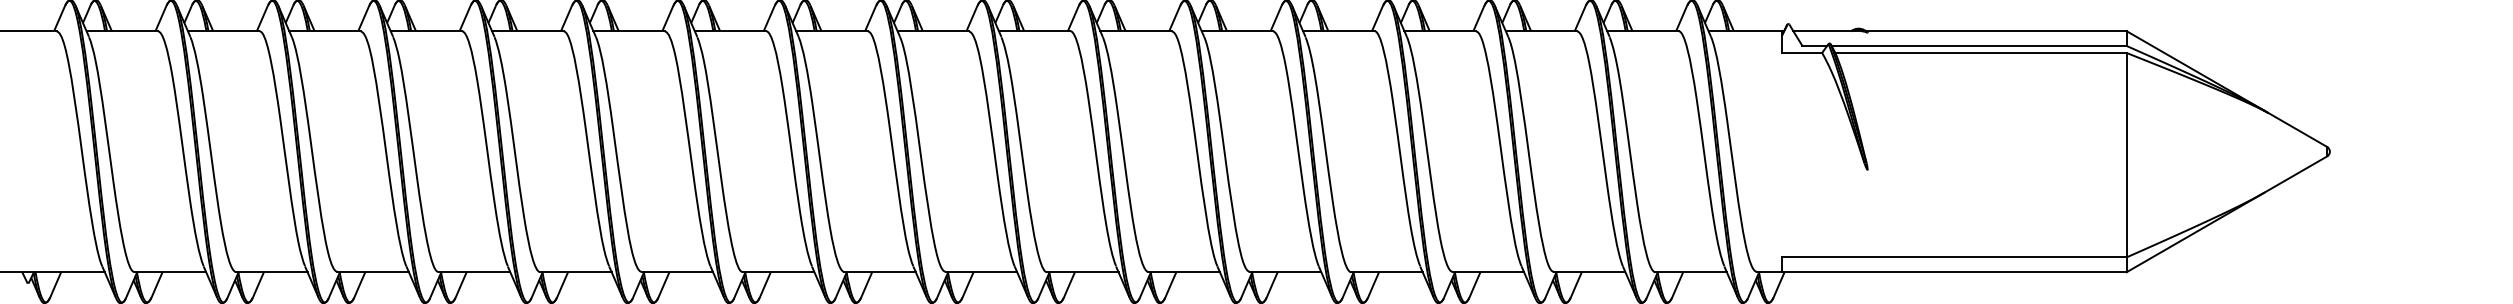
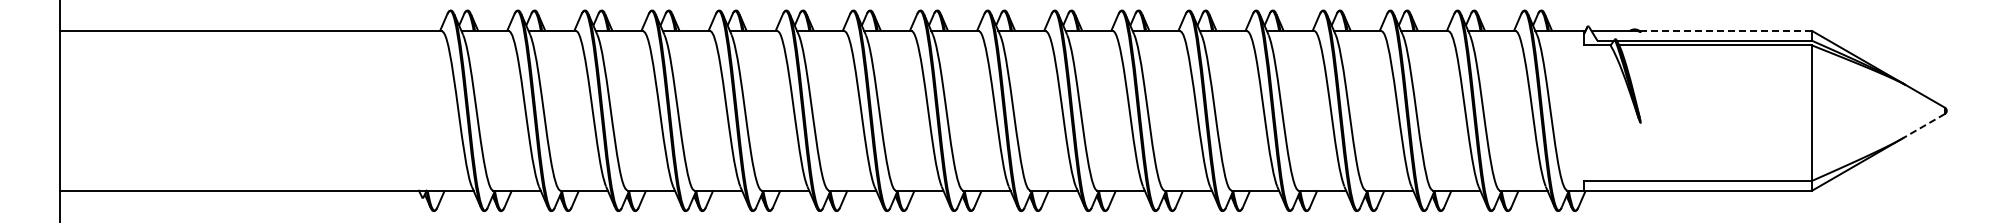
line: (1997, 31) -> (1726, 31), solid -> dashed
line: (2294, 175) -> (1923, 126), solid -> dashed

